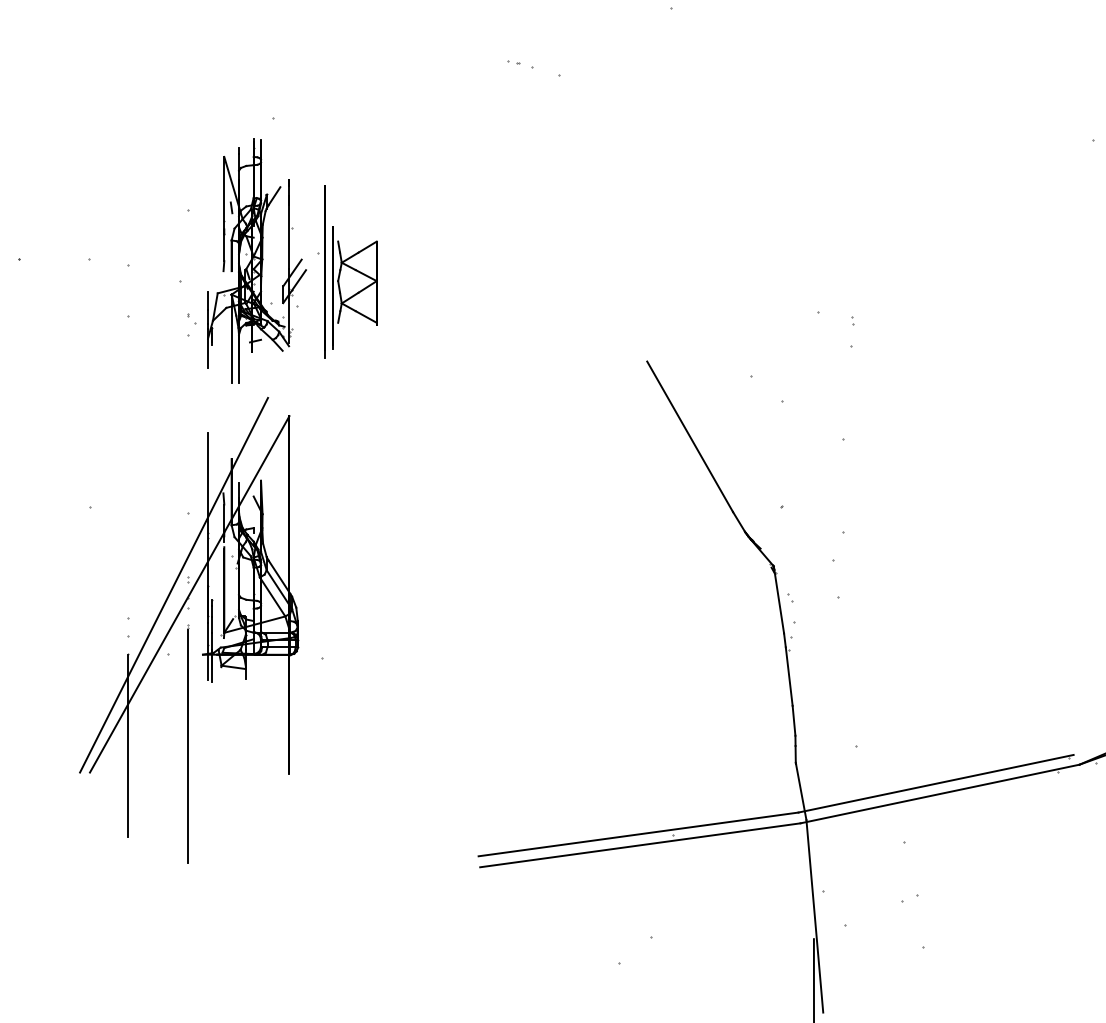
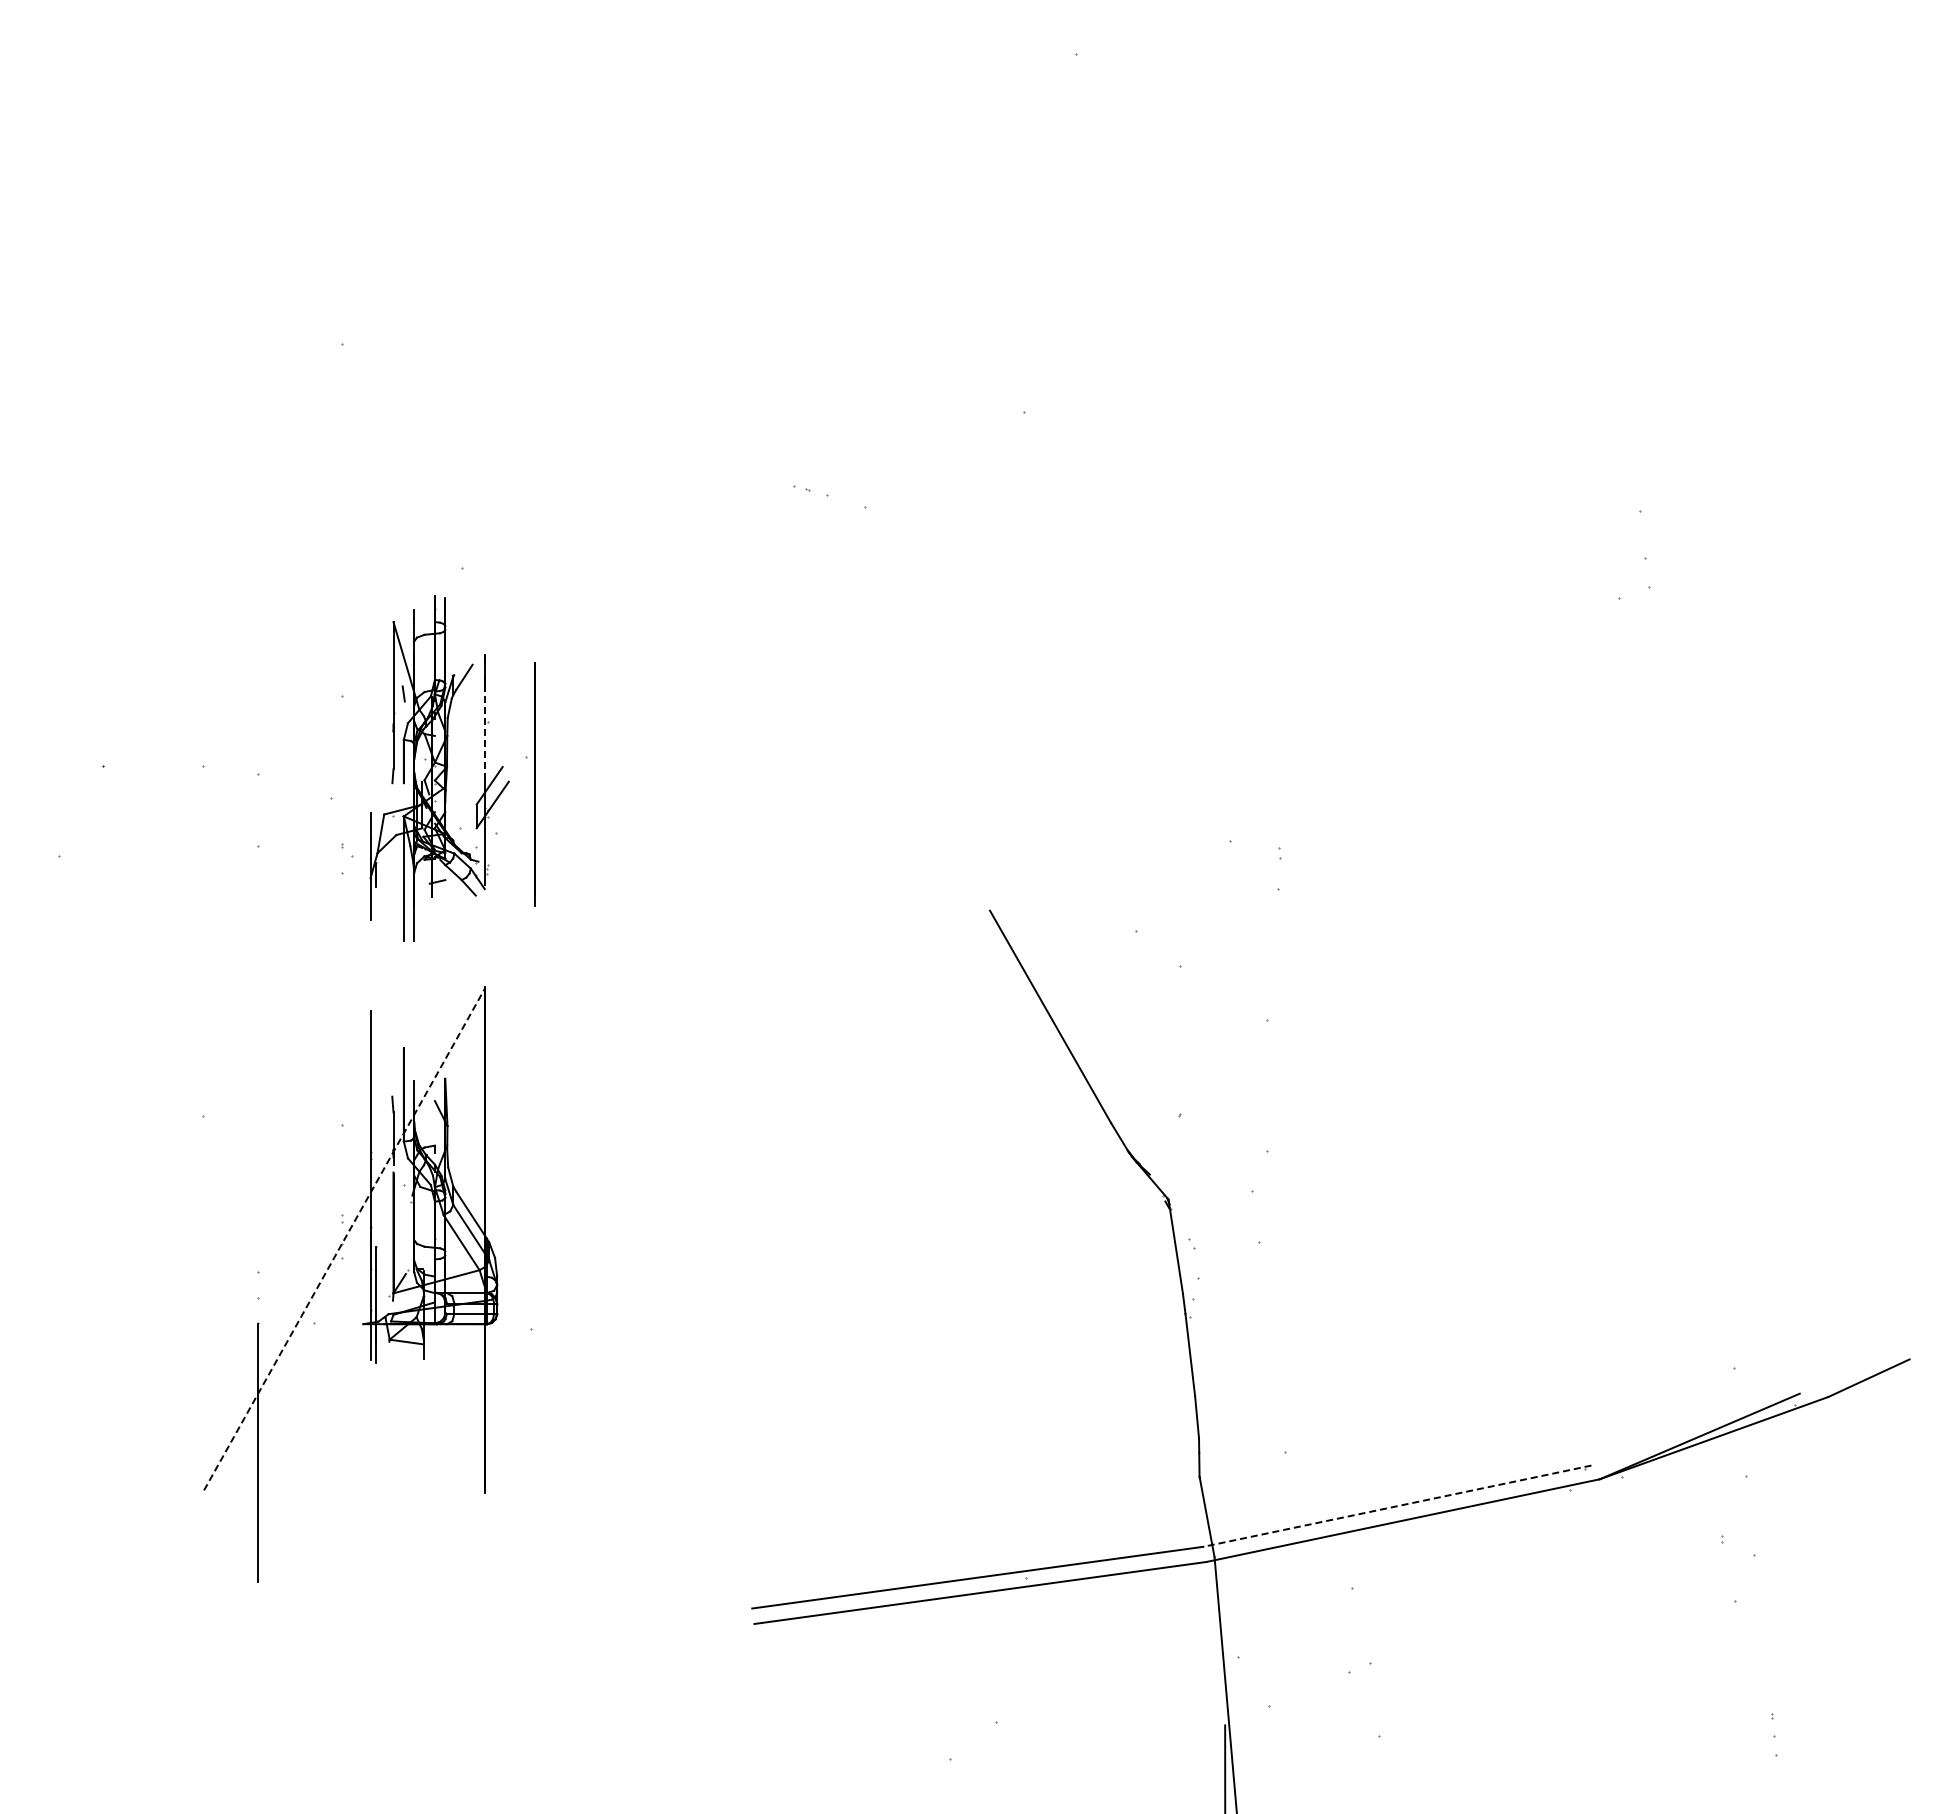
line: (289, 235) -> (485, 732), solid -> dashed
part: (354, 287) -> (577, 806), removed
line: (173, 585) -> (322, 1226), removed
line: (189, 593) -> (344, 1238), solid -> dashed
line: (188, 744) -> (342, 1450), removed
line: (935, 783) -> (1396, 1506), solid -> dashed

